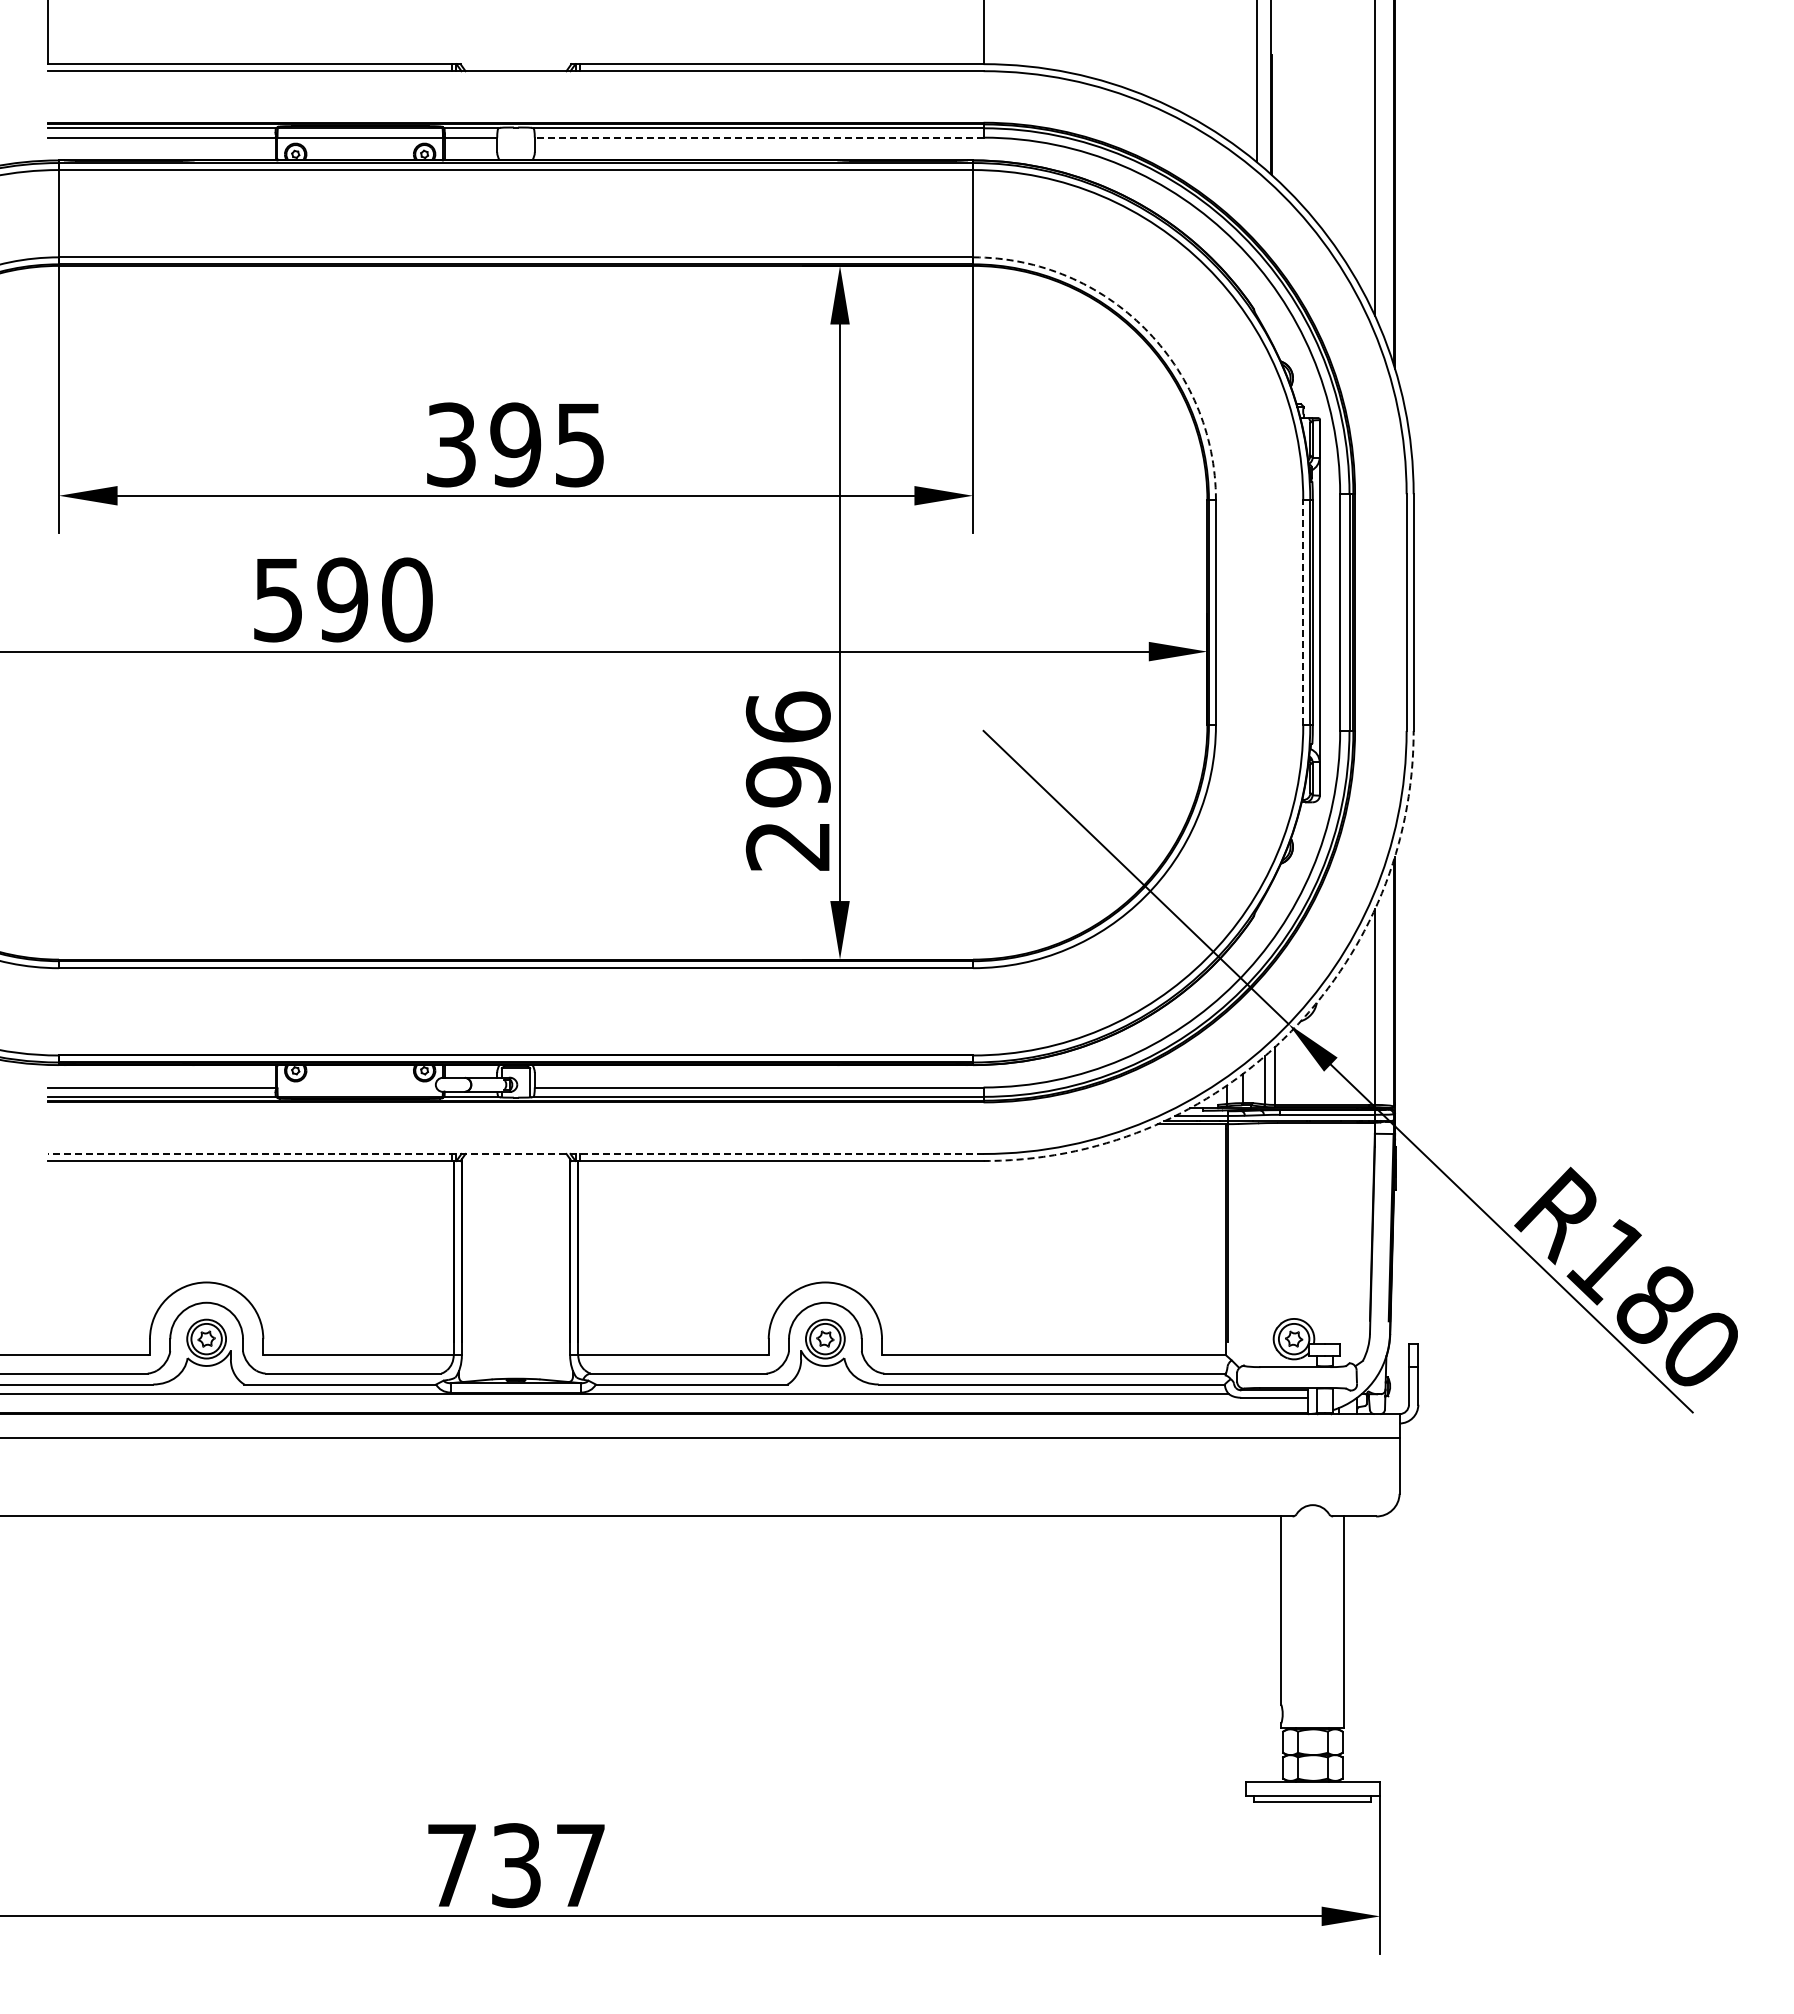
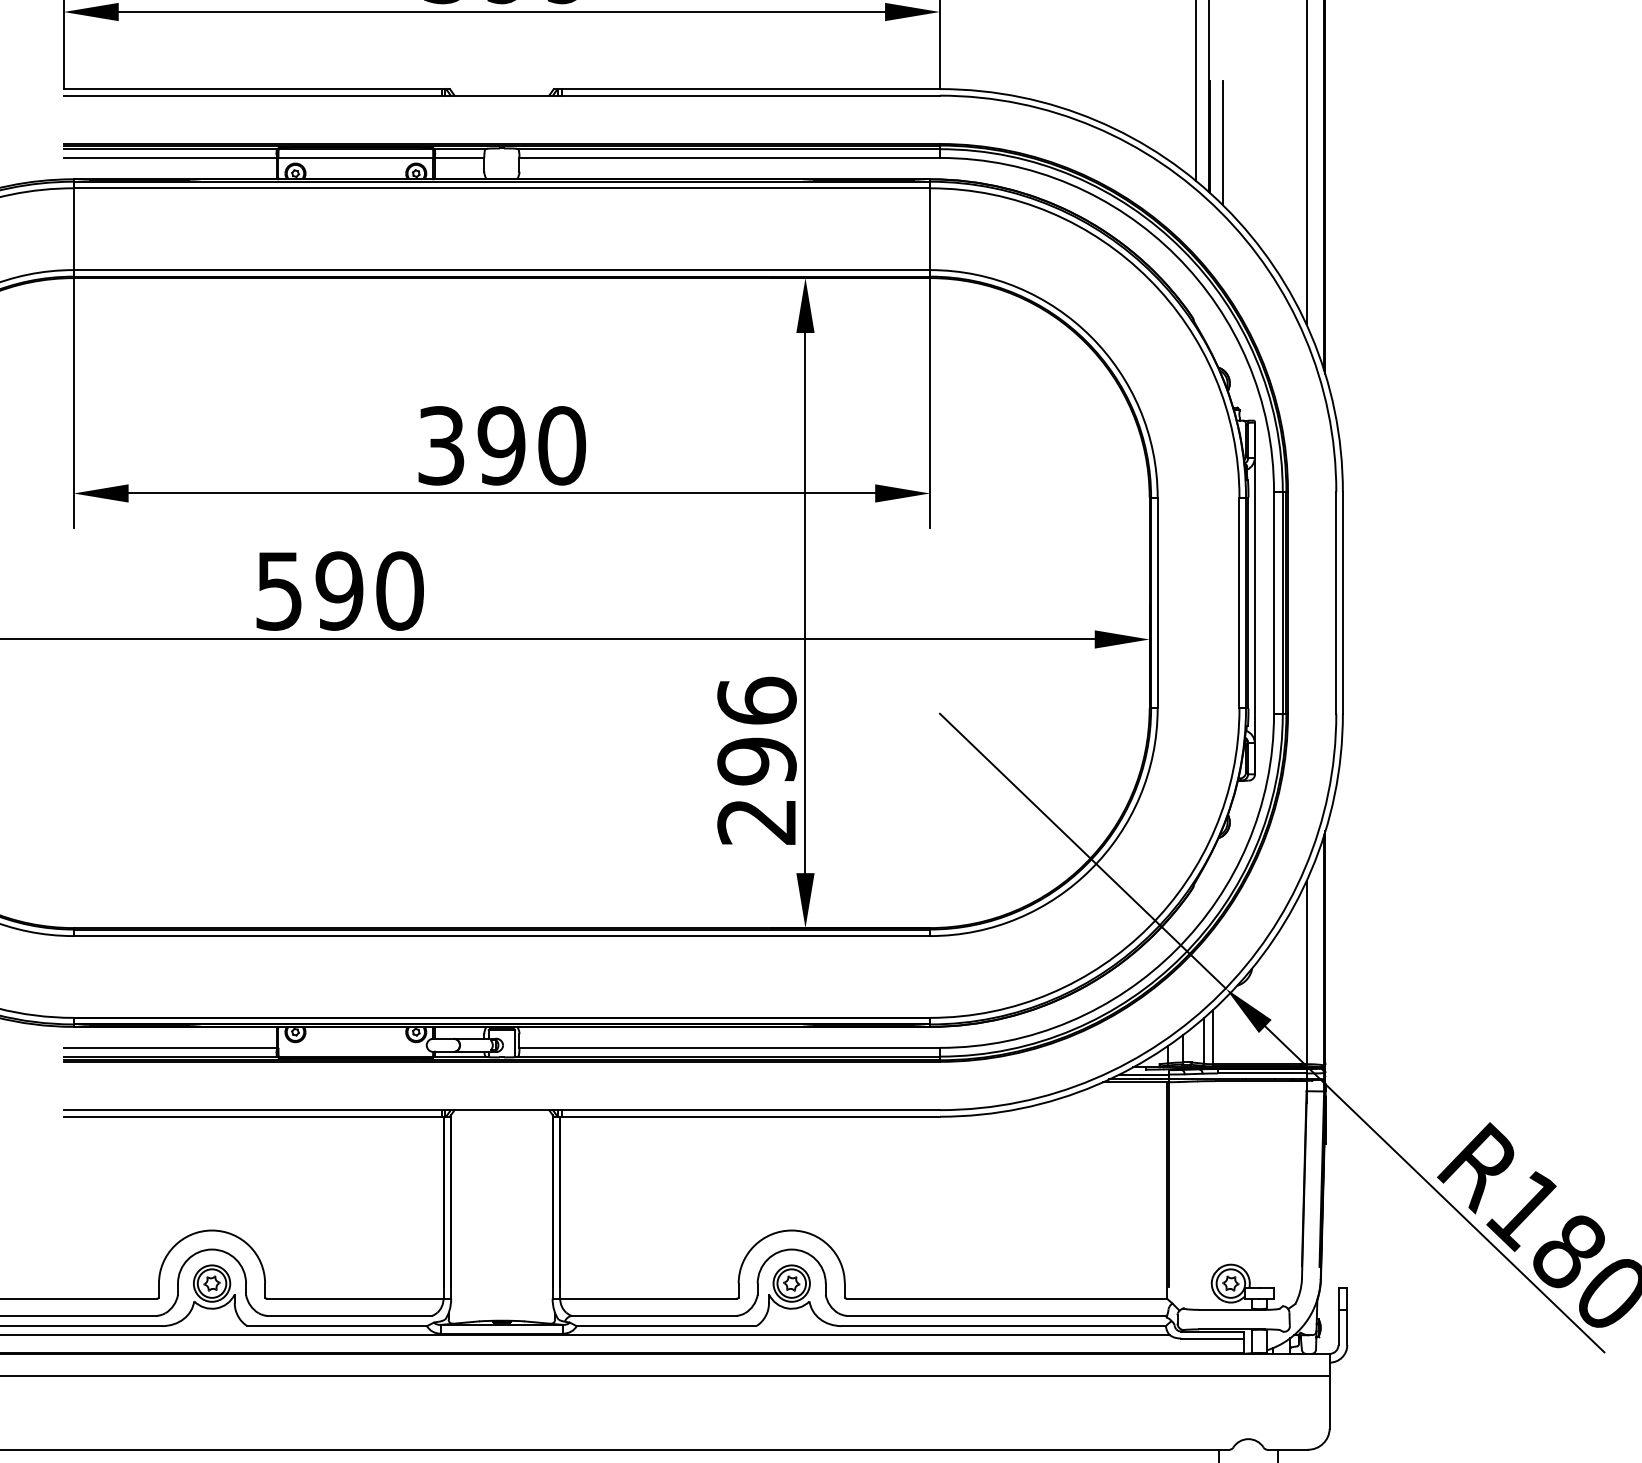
line: (1285, 121) -> (1222, 142), added
line: (758, 137) -> (729, 157), dashed -> solid
arc: (1144, 328) -> (1090, 336), dashed -> solid
text: (580, 444) -> (562, 445), 395 -> 390
line: (1303, 612) -> (1239, 602), dashed -> solid
arc: (1287, 1035) -> (1224, 999), dashed -> solid
line: (516, 1153) -> (502, 1109), dashed -> solid

